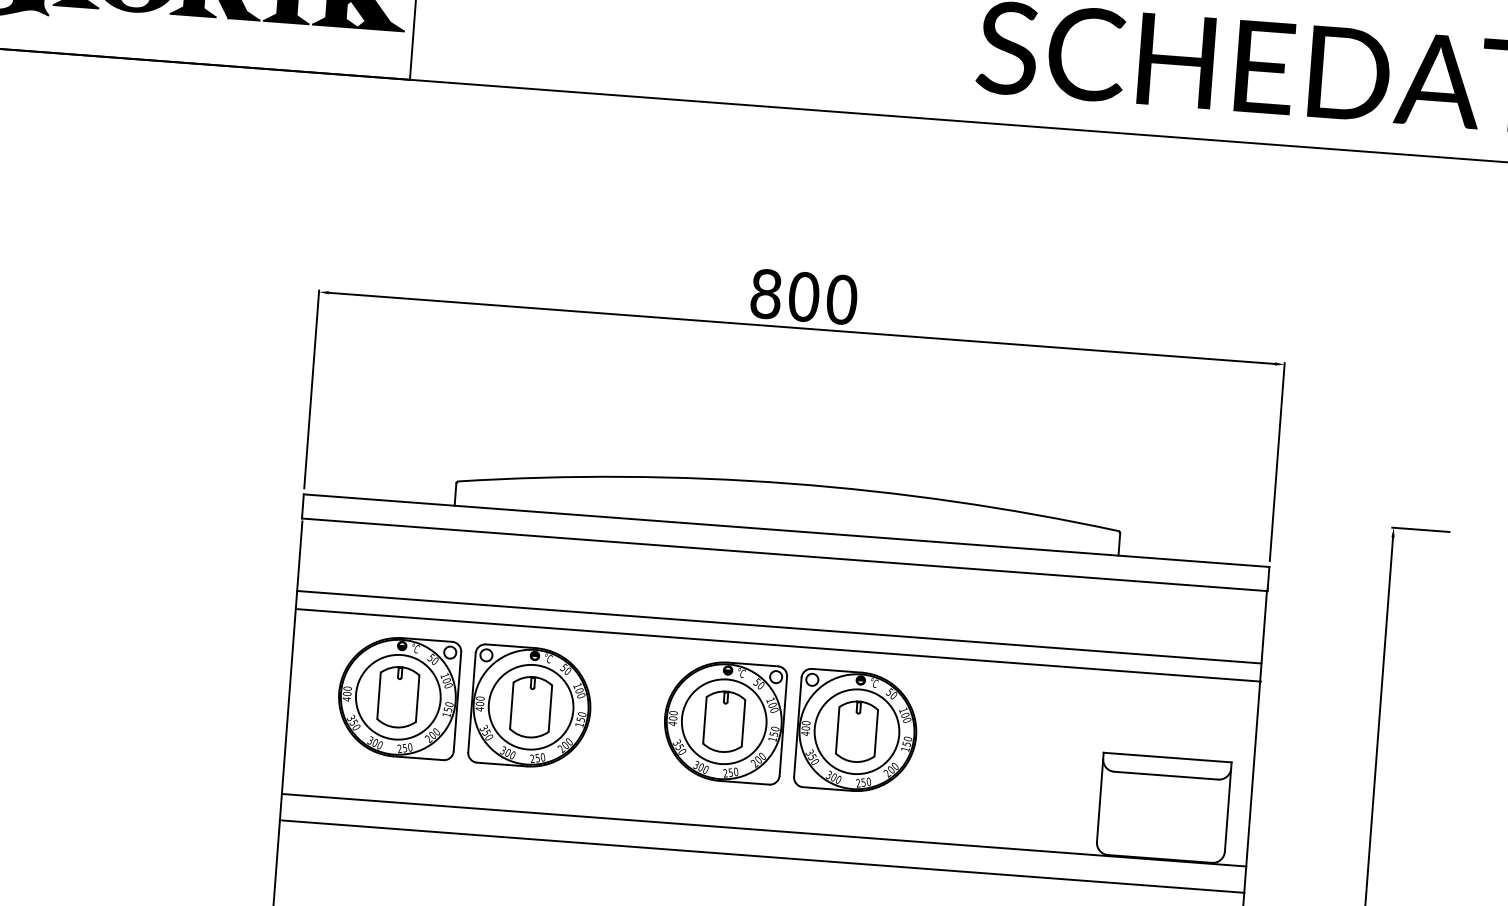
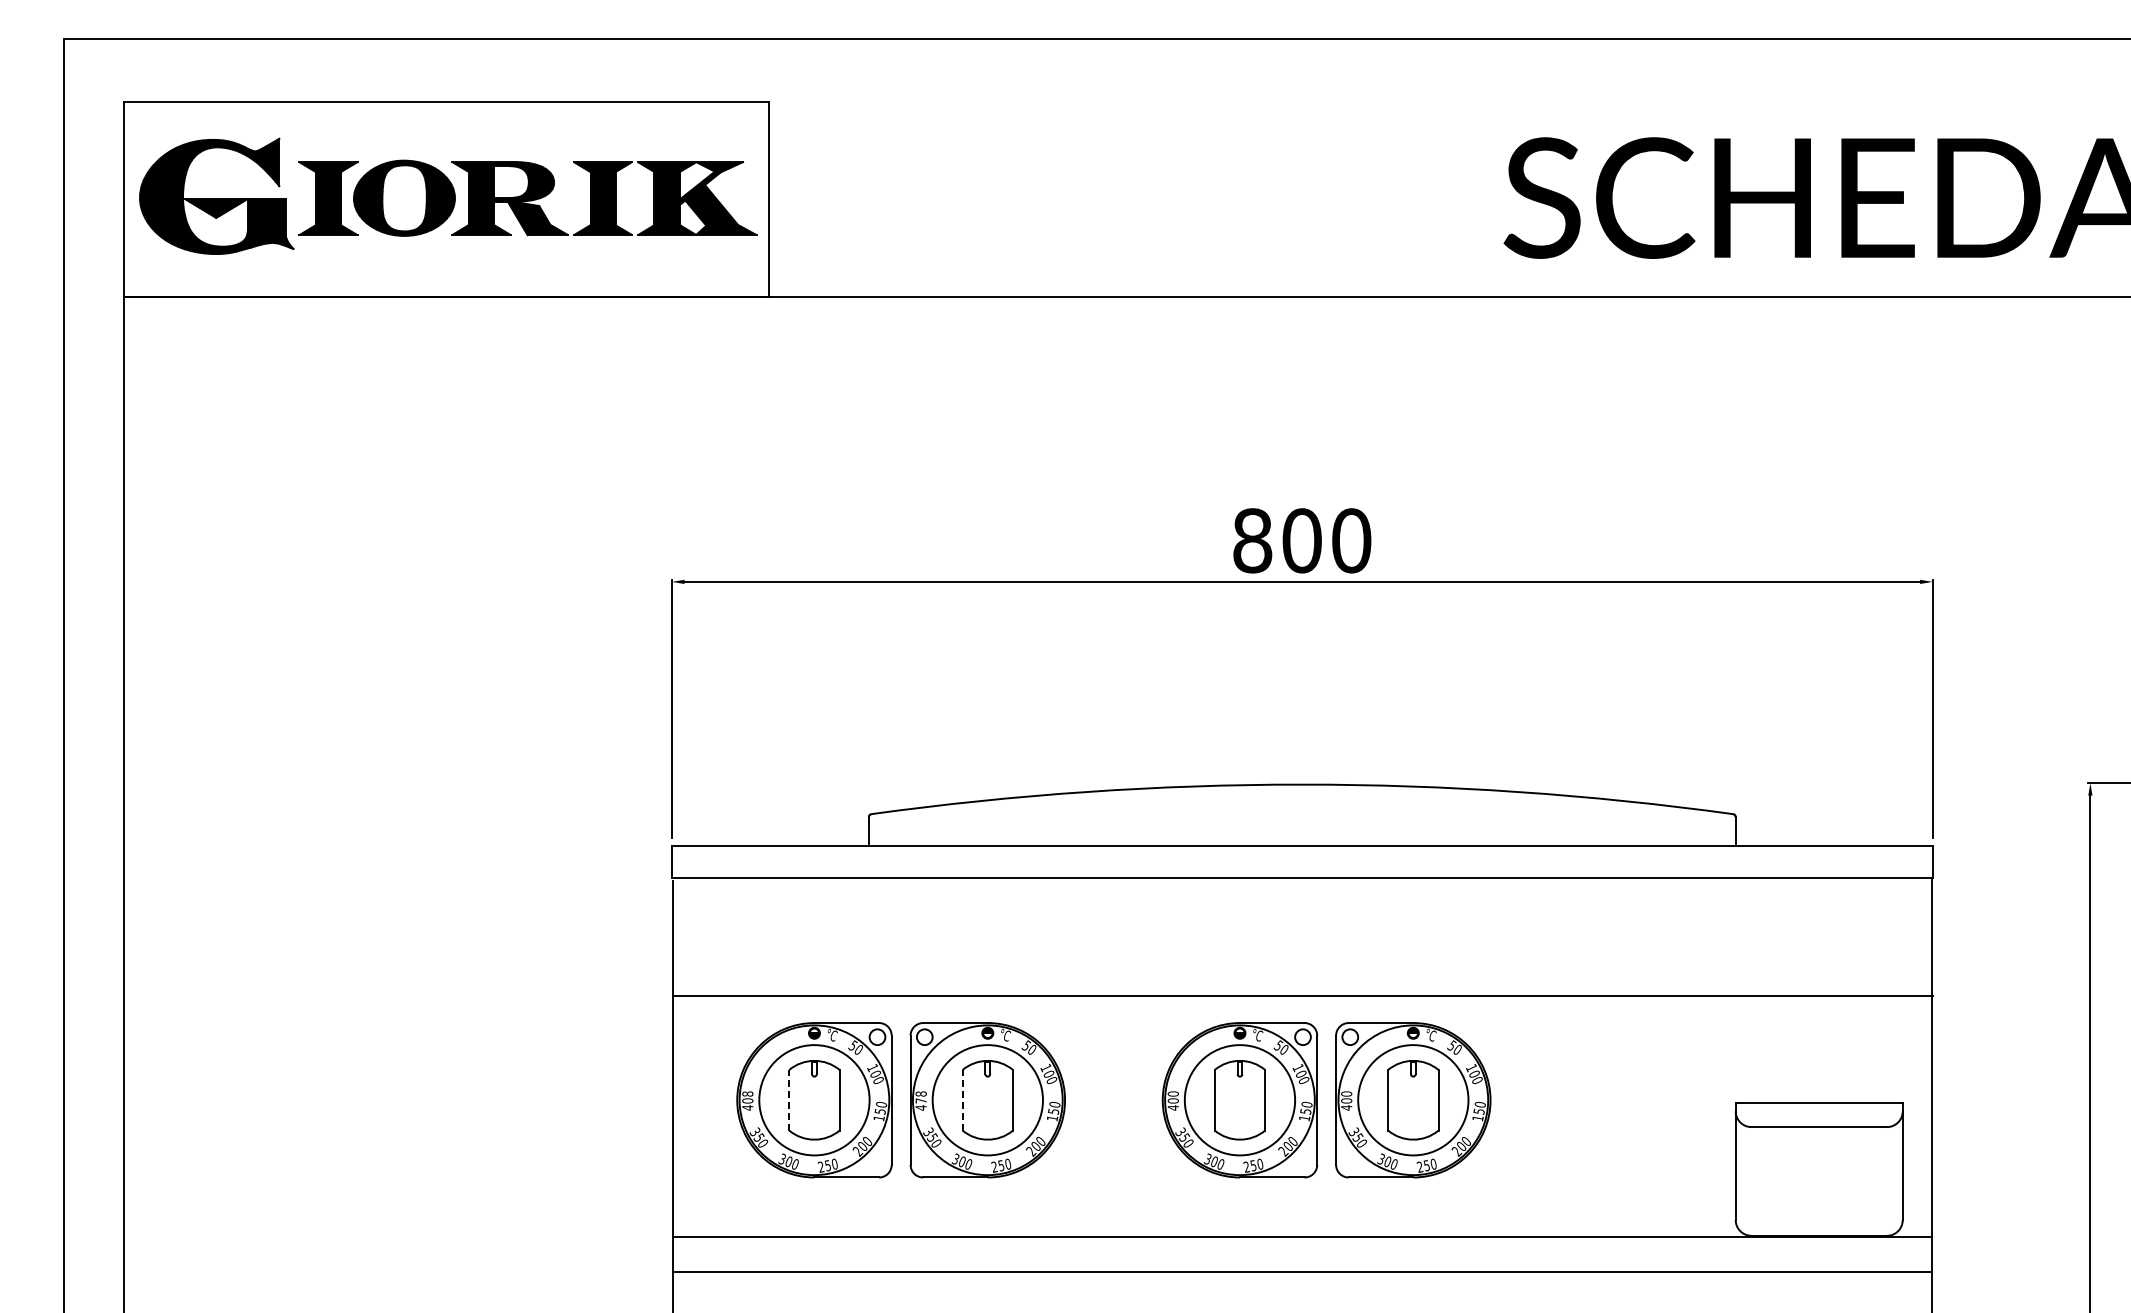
line: (778, 627) -> (1301, 972), removed
text: (347, 688) -> (747, 1093), 400 -> 408
line: (379, 695) -> (789, 1099), solid -> dashed
text: (479, 701) -> (920, 1097), 400 -> 478
line: (511, 705) -> (962, 1099), solid -> dashed

